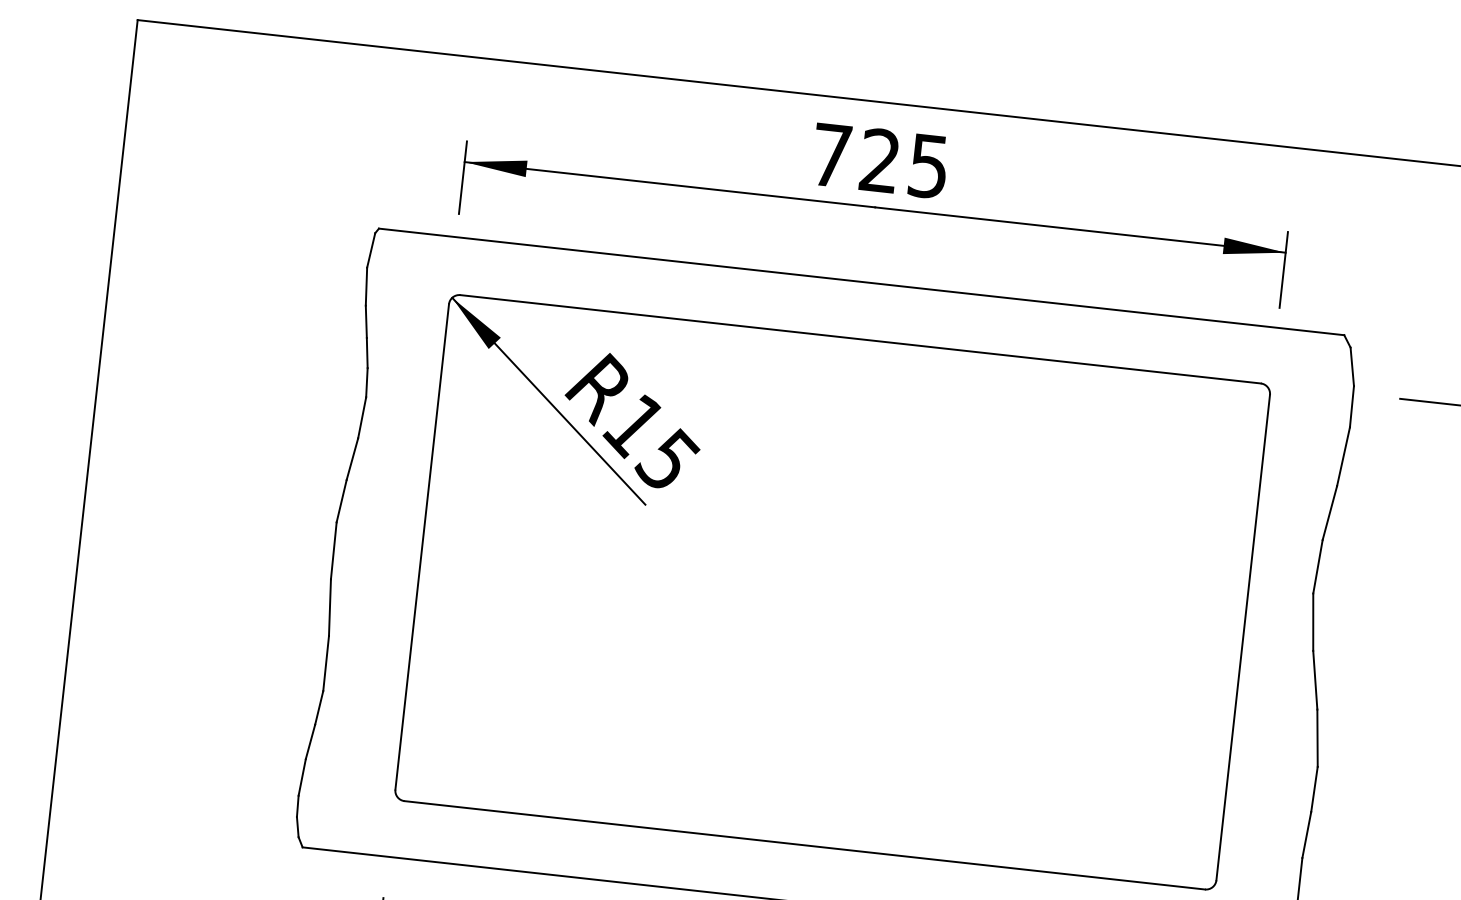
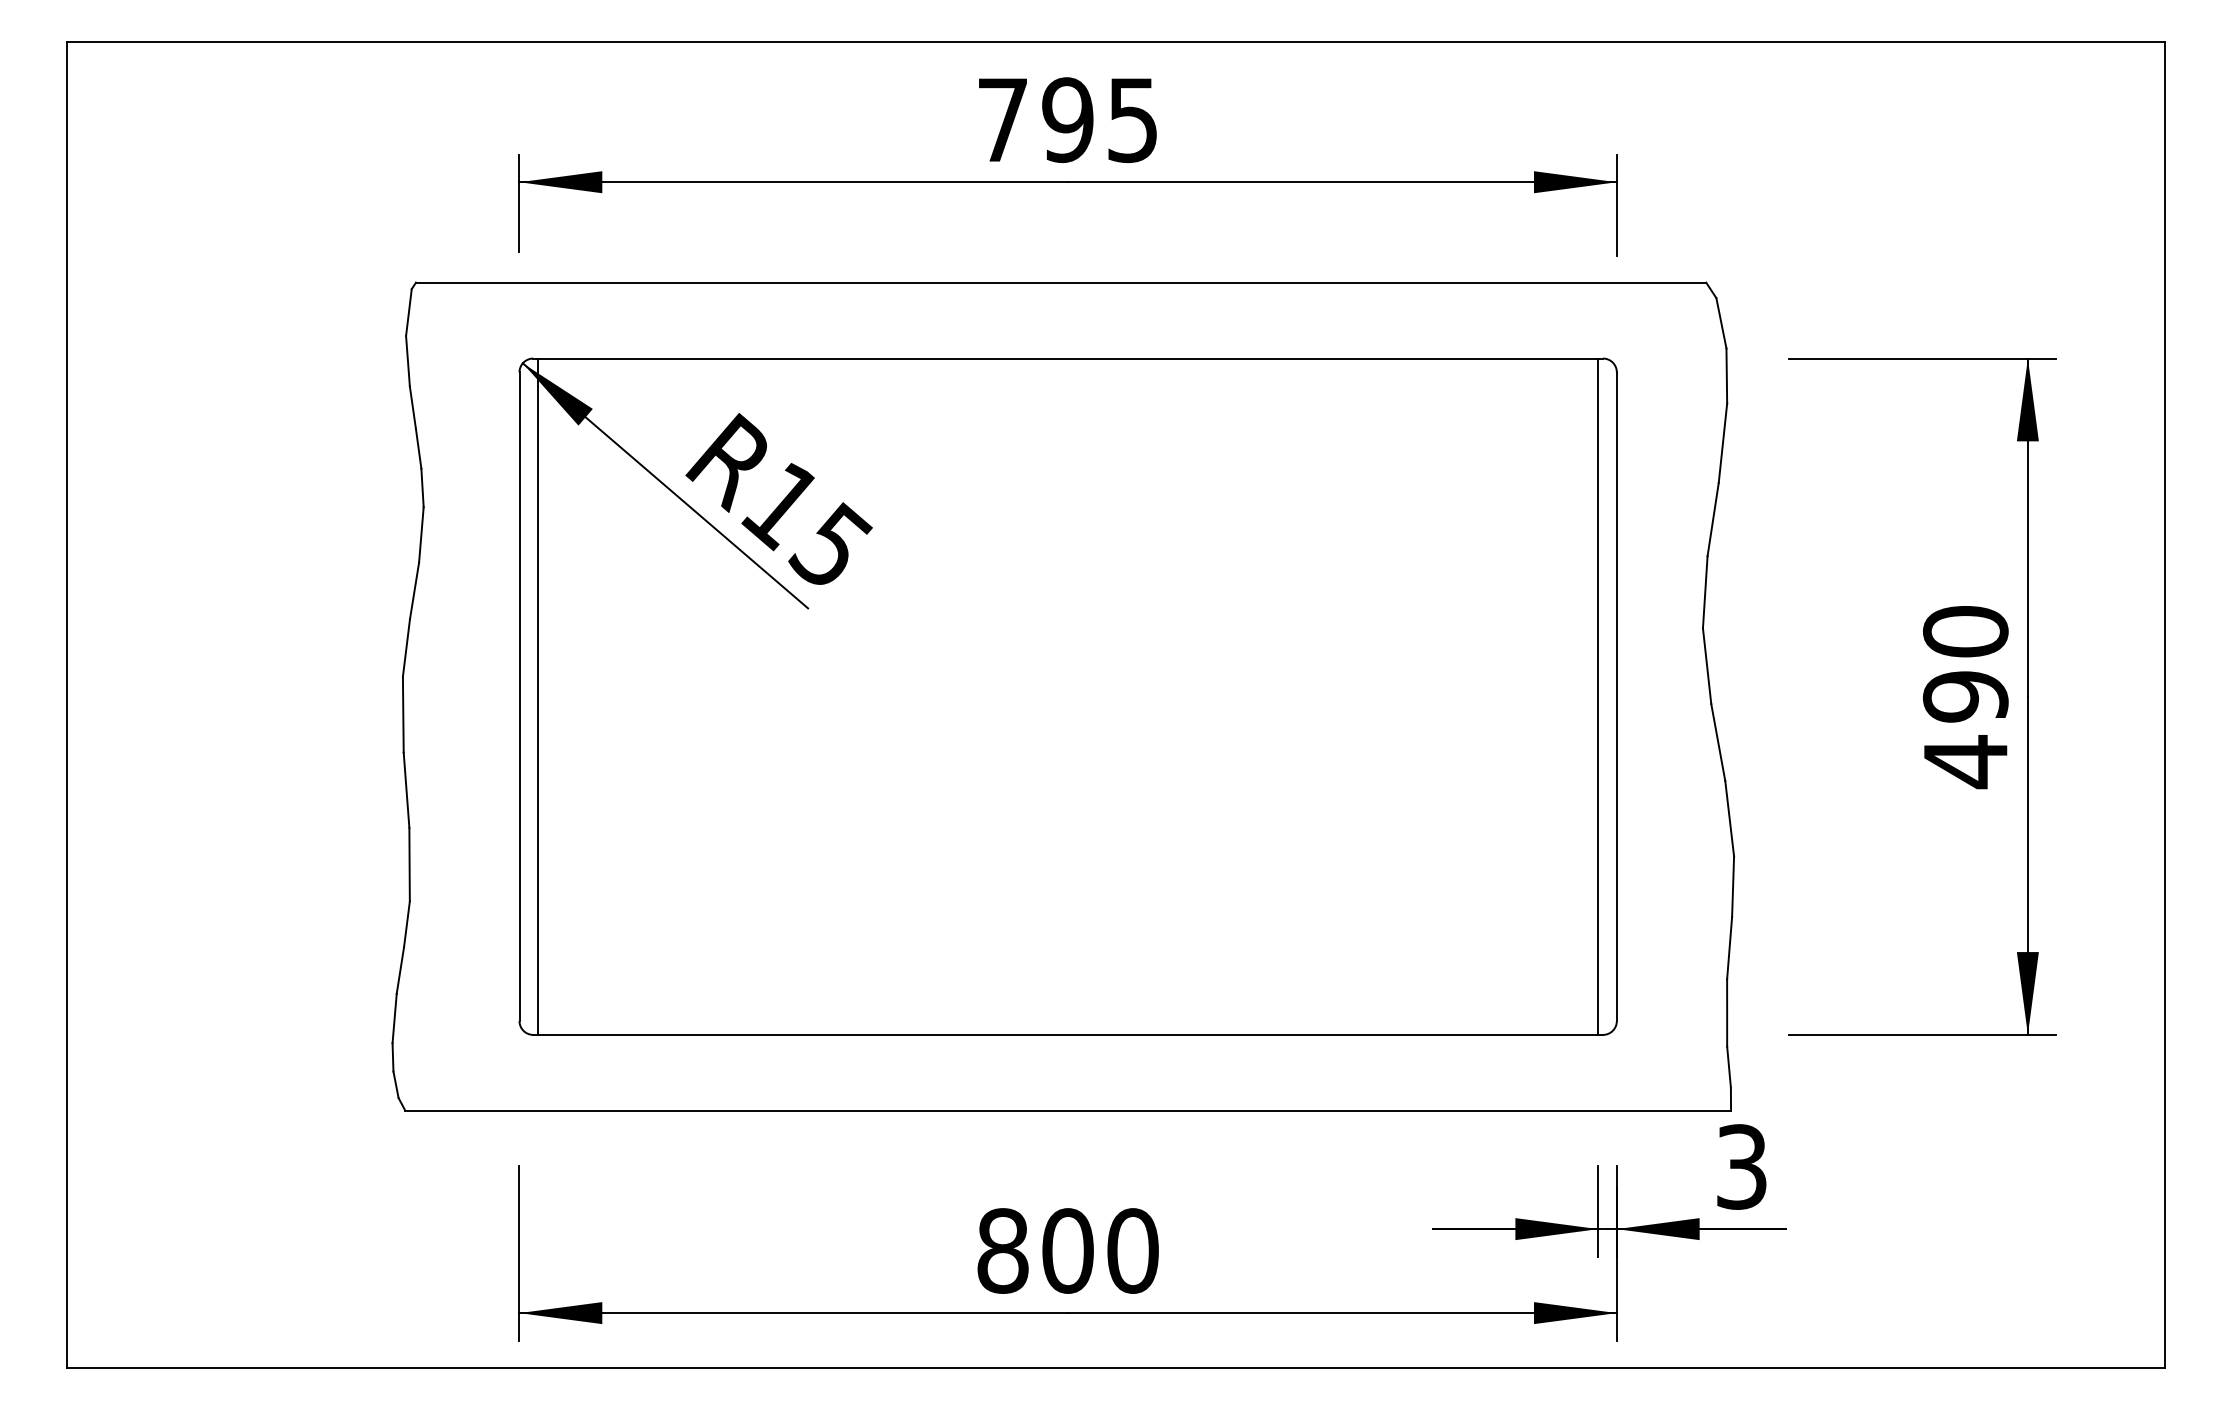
text: (879, 161) -> (1067, 120), 725 -> 795
line: (436, 548) -> (538, 696), added
line: (1229, 635) -> (1598, 696), added

